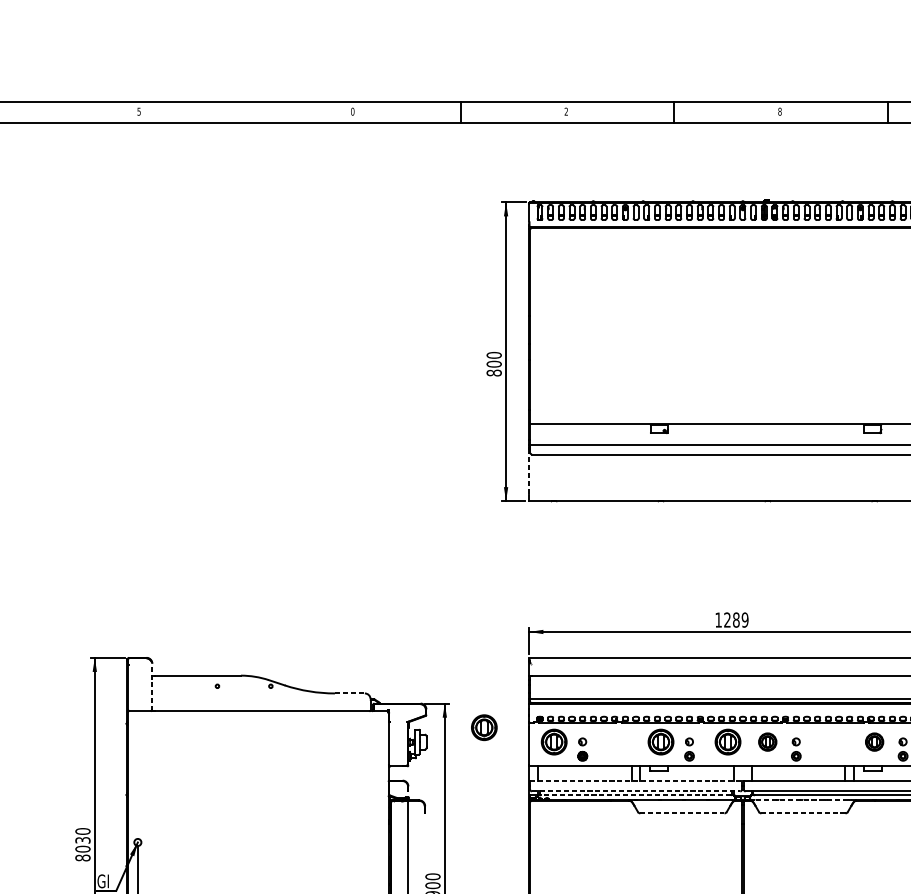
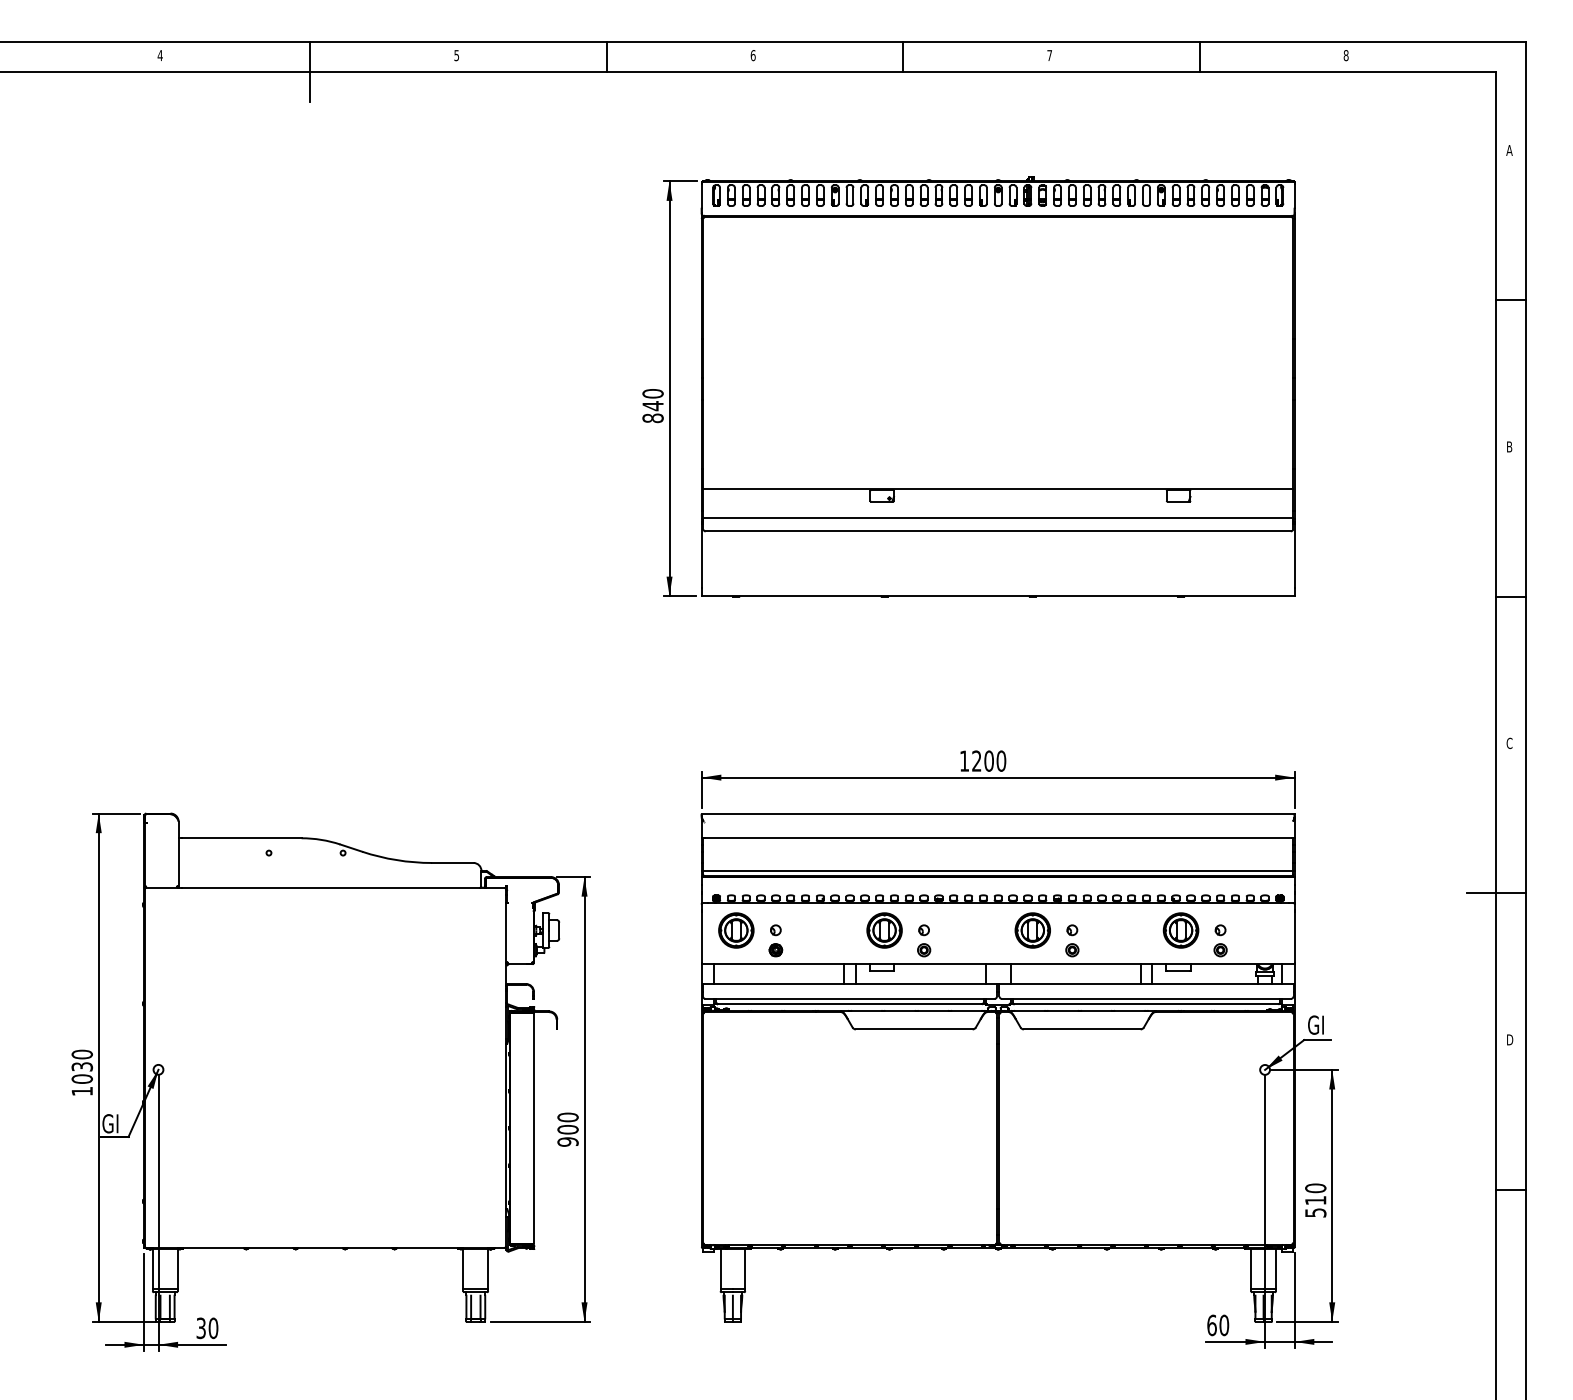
text: (138, 111) -> (159, 55), 5 -> 4
text: (352, 111) -> (456, 55), 0 -> 5
text: (565, 111) -> (752, 55), 2 -> 6
text: (779, 111) -> (1049, 55), 8 -> 7
line: (247, 123) -> (310, 71), added
text: (493, 364) -> (652, 406), 800 -> 840
line: (529, 472) -> (701, 556), dashed -> solid
text: (740, 619) -> (995, 760), 1289 -> 1200
line: (152, 687) -> (178, 854), dashed -> solid
line: (349, 693) -> (452, 862), dashed -> solid
part: (484, 727) -> (639, 910), removed
part: (727, 742) -> (977, 930), removed
part: (767, 742) -> (1032, 930), size x1.43
part: (874, 742) -> (1180, 930), size x1.43
line: (636, 780) -> (850, 983), dashed -> solid
line: (636, 791) -> (850, 998), dashed -> solid
line: (635, 795) -> (849, 1004), dashed -> solid
line: (802, 800) -> (1081, 1011), dashed -> solid
line: (682, 813) -> (914, 1029), dashed -> solid
line: (802, 813) -> (1081, 1029), dashed -> solid
text: (83, 858) -> (82, 1091), 8030 -> 1030

